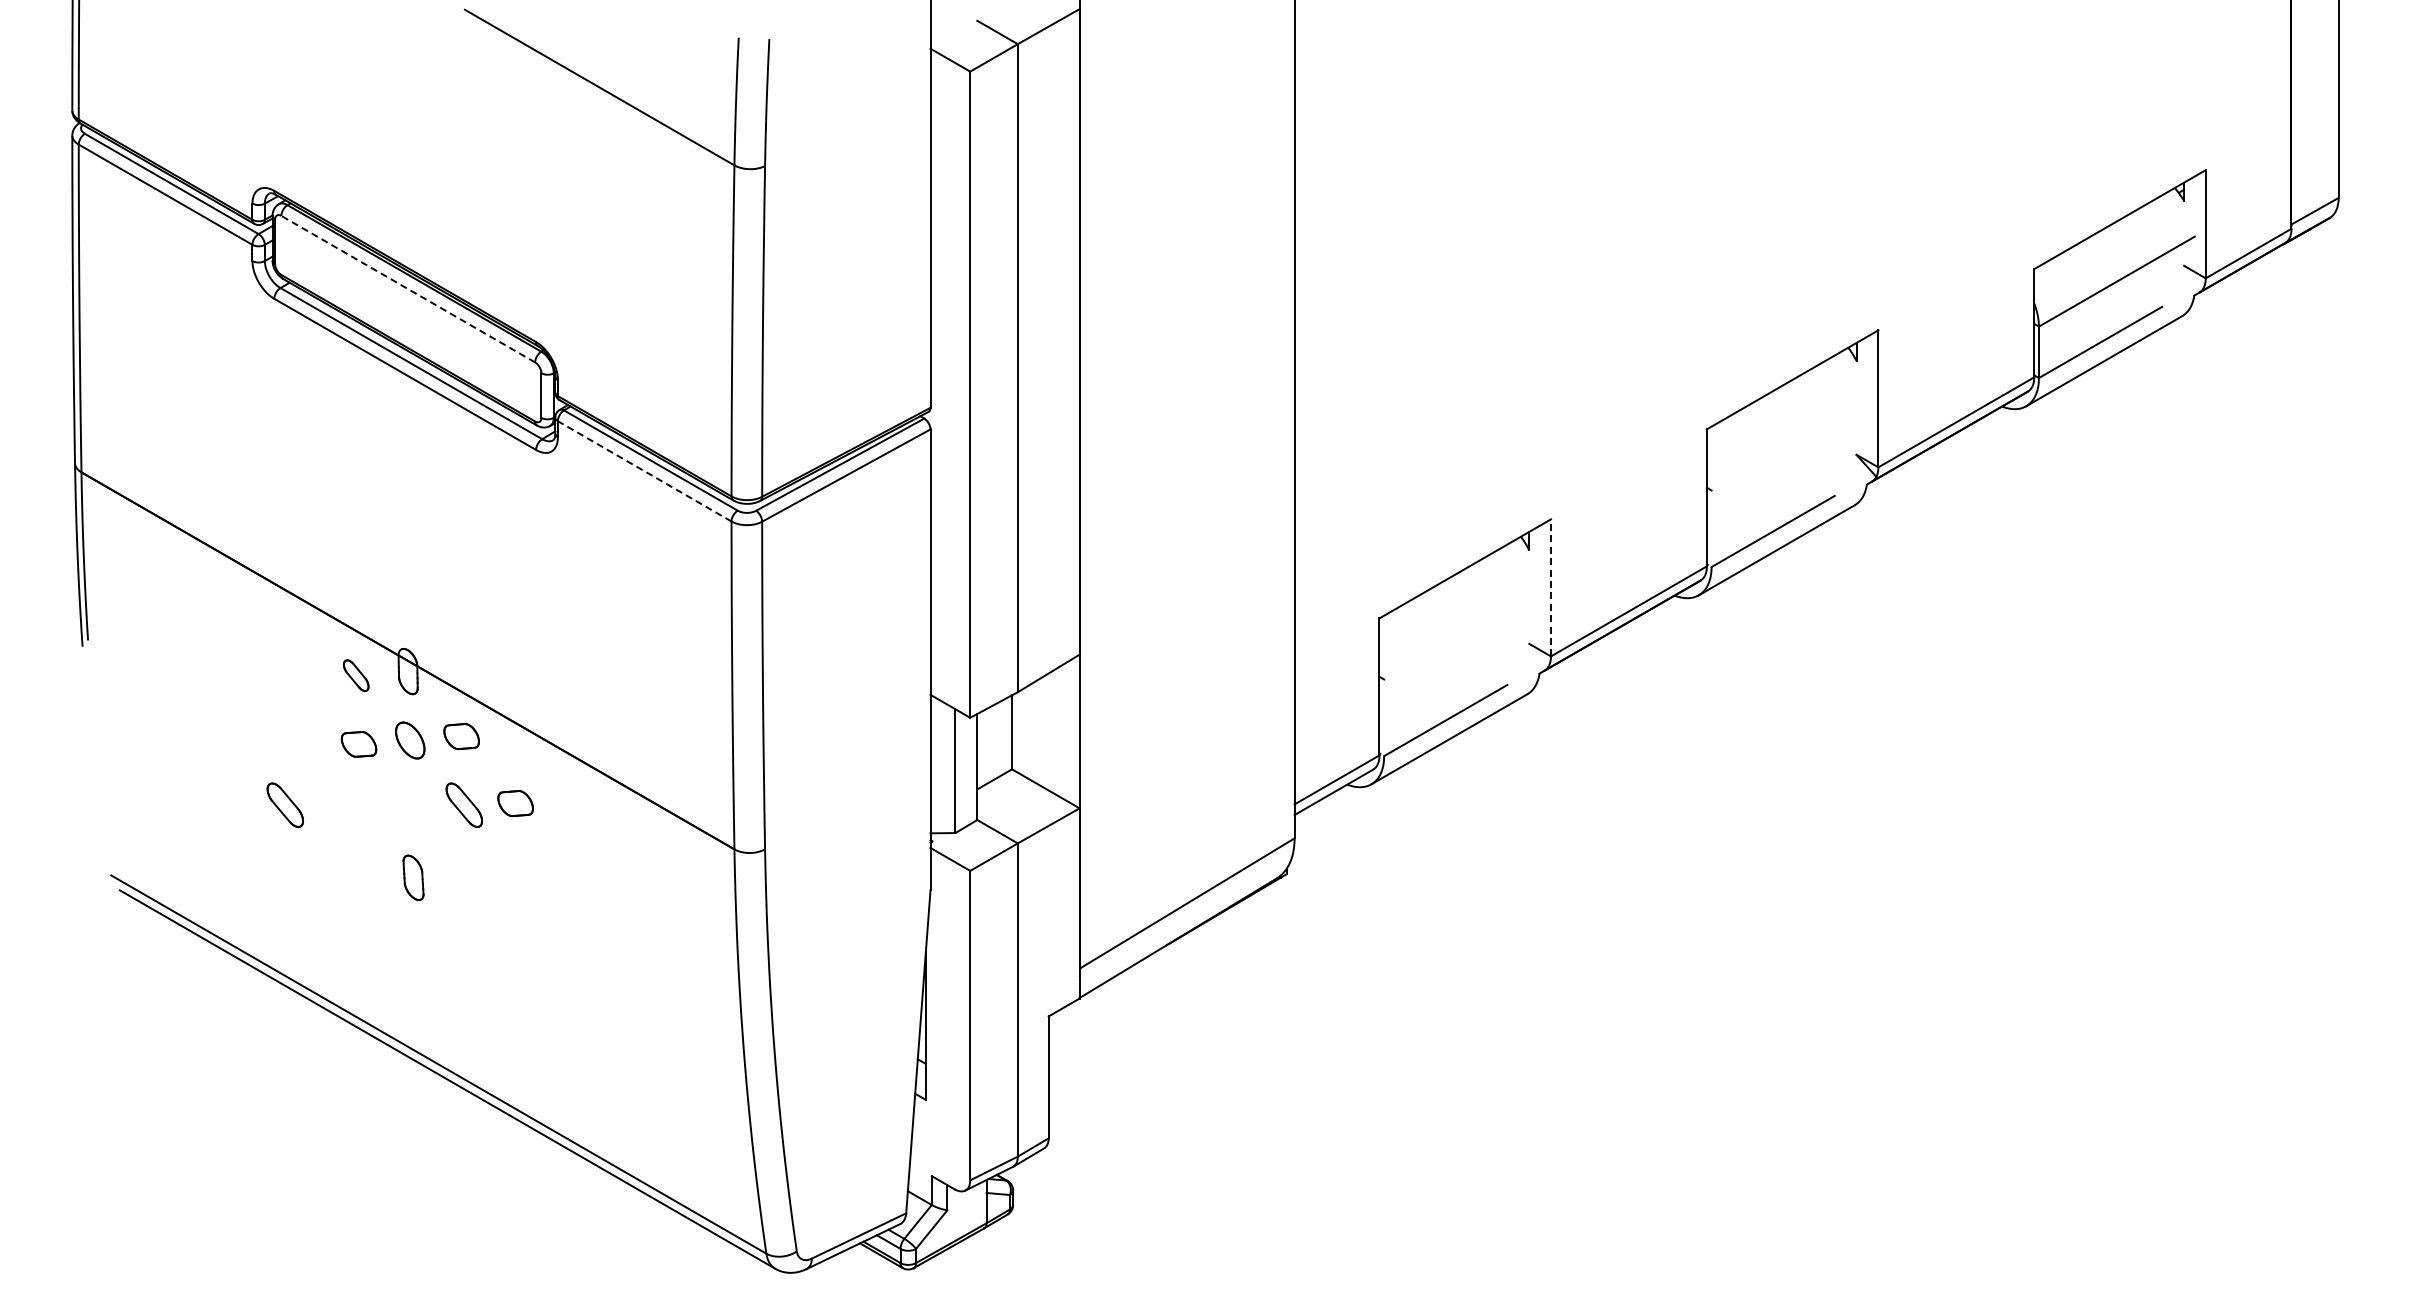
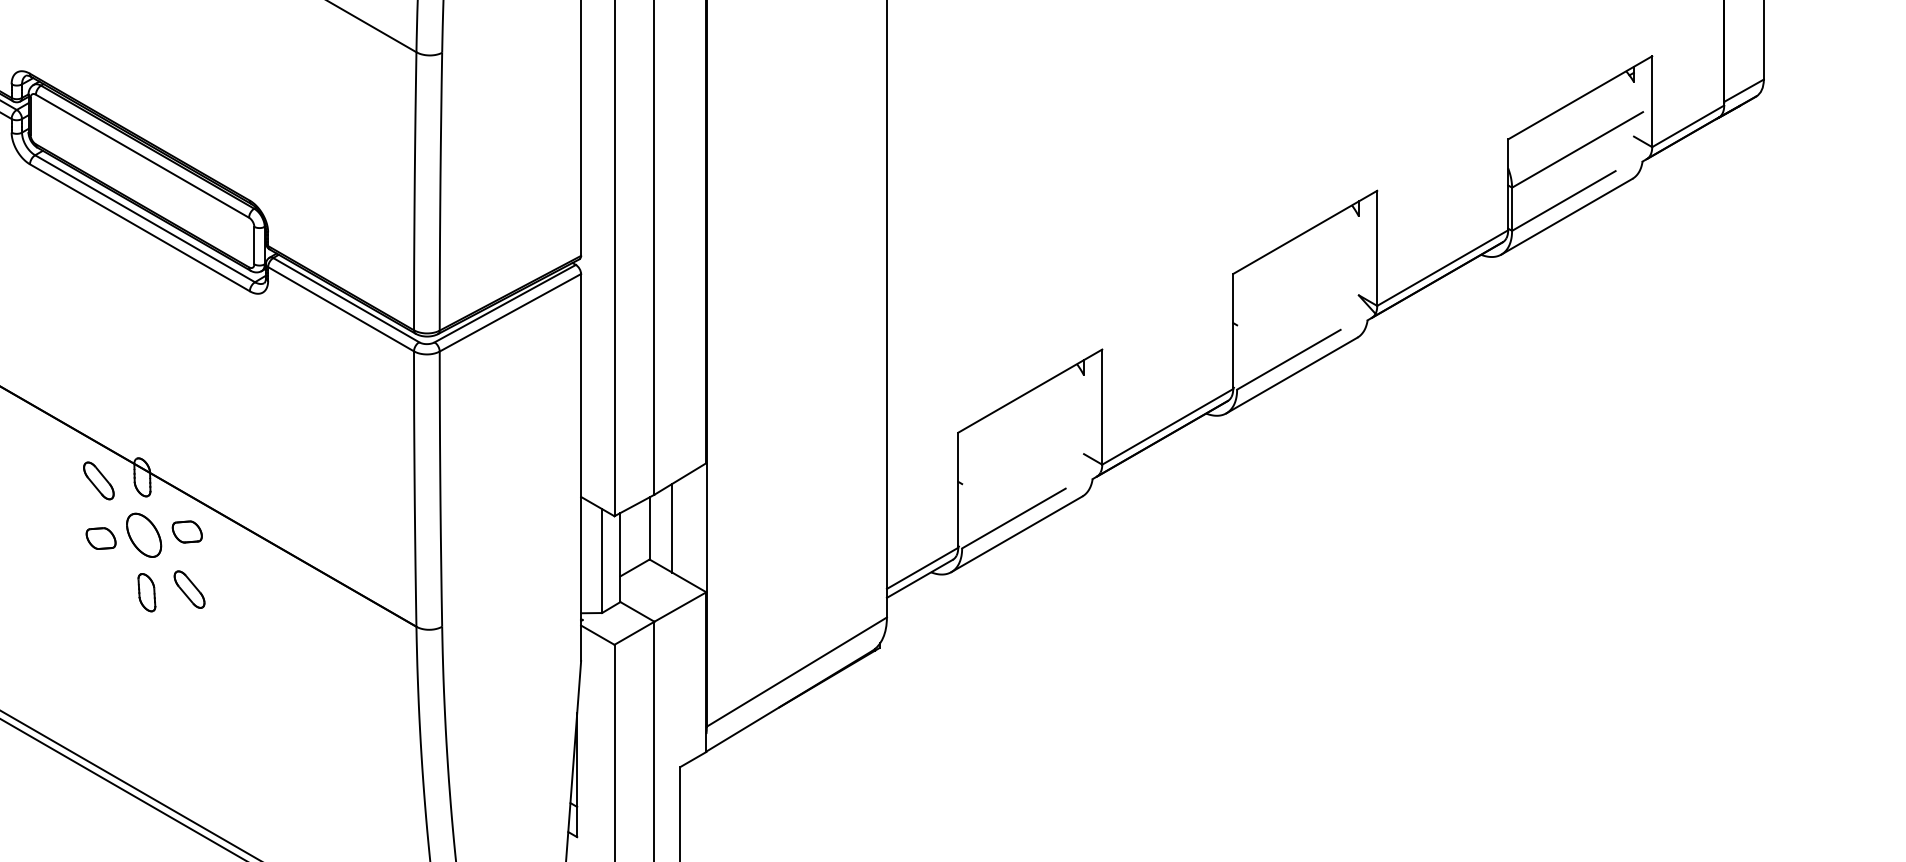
line: (408, 289) -> (142, 156), dashed -> solid
line: (644, 471) -> (340, 309), dashed -> solid
line: (1550, 587) -> (1101, 406), dashed -> solid
part: (355, 675) -> (98, 480), size x1.43
line: (1038, 731) -> (671, 527), added
part: (410, 740) -> (144, 535), size x1.43
part: (515, 803) -> (232, 588), removed
part: (284, 804) -> (38, 589), removed
part: (413, 877) -> (146, 592), moved

